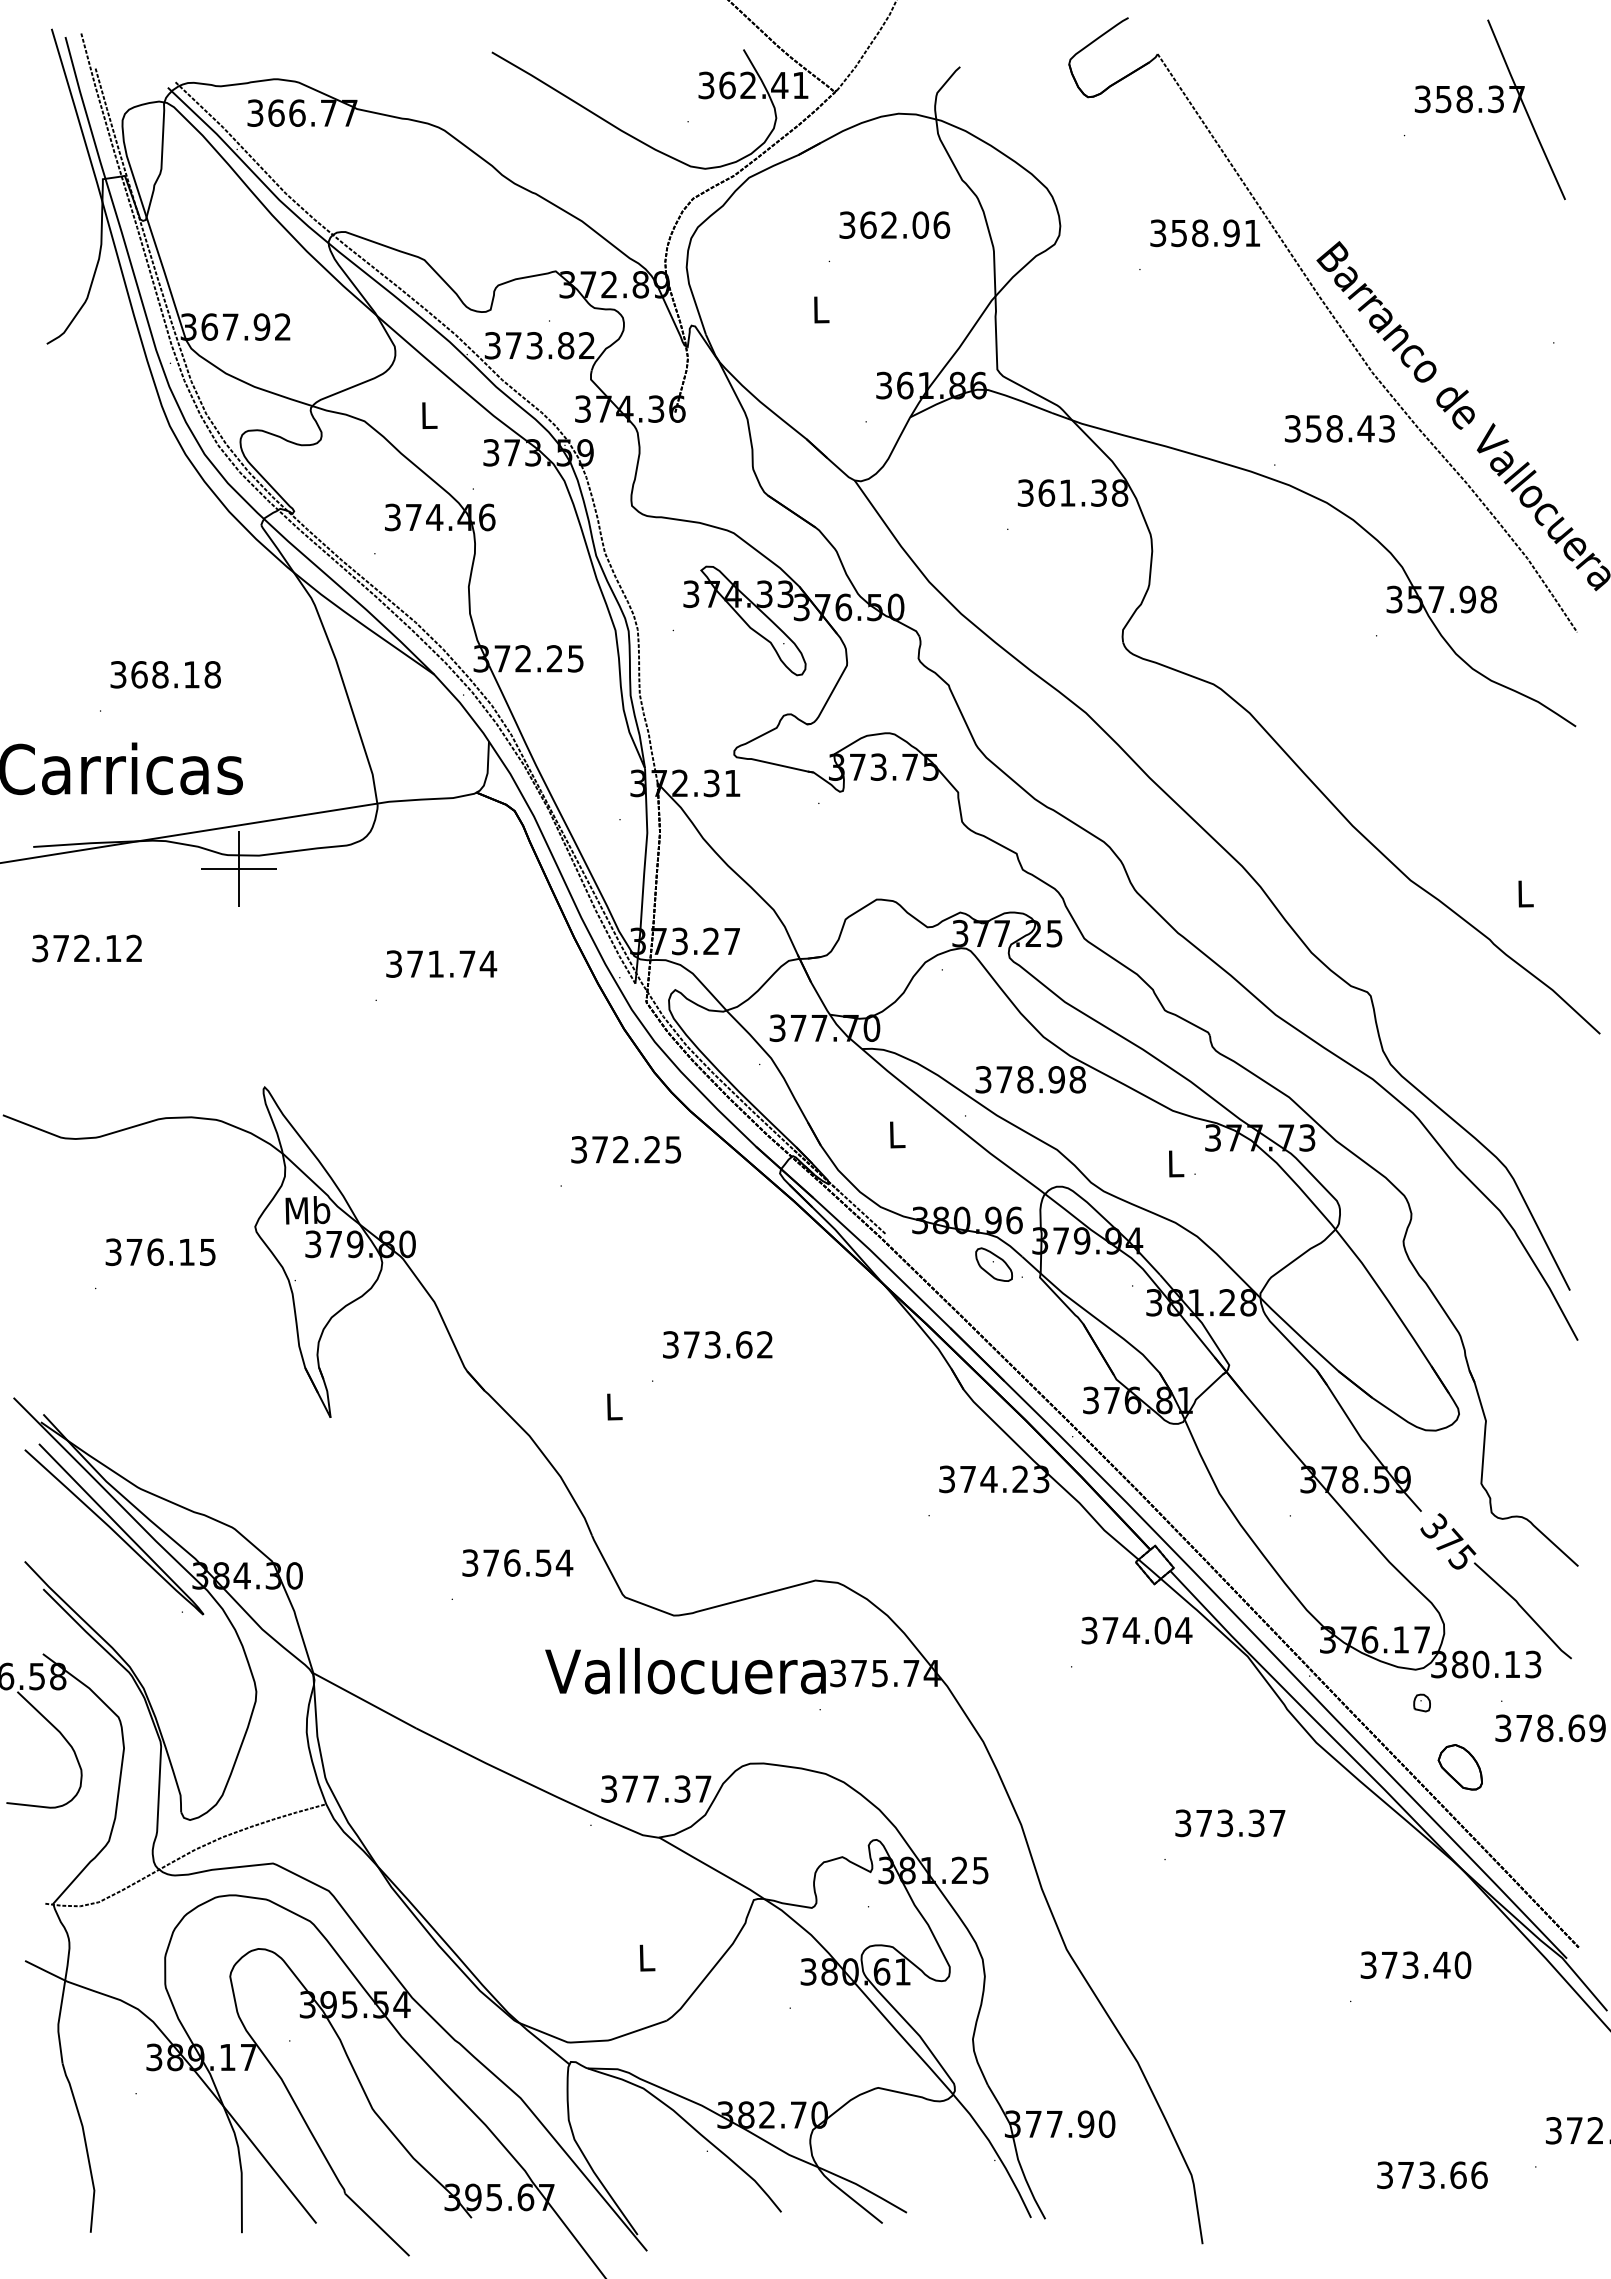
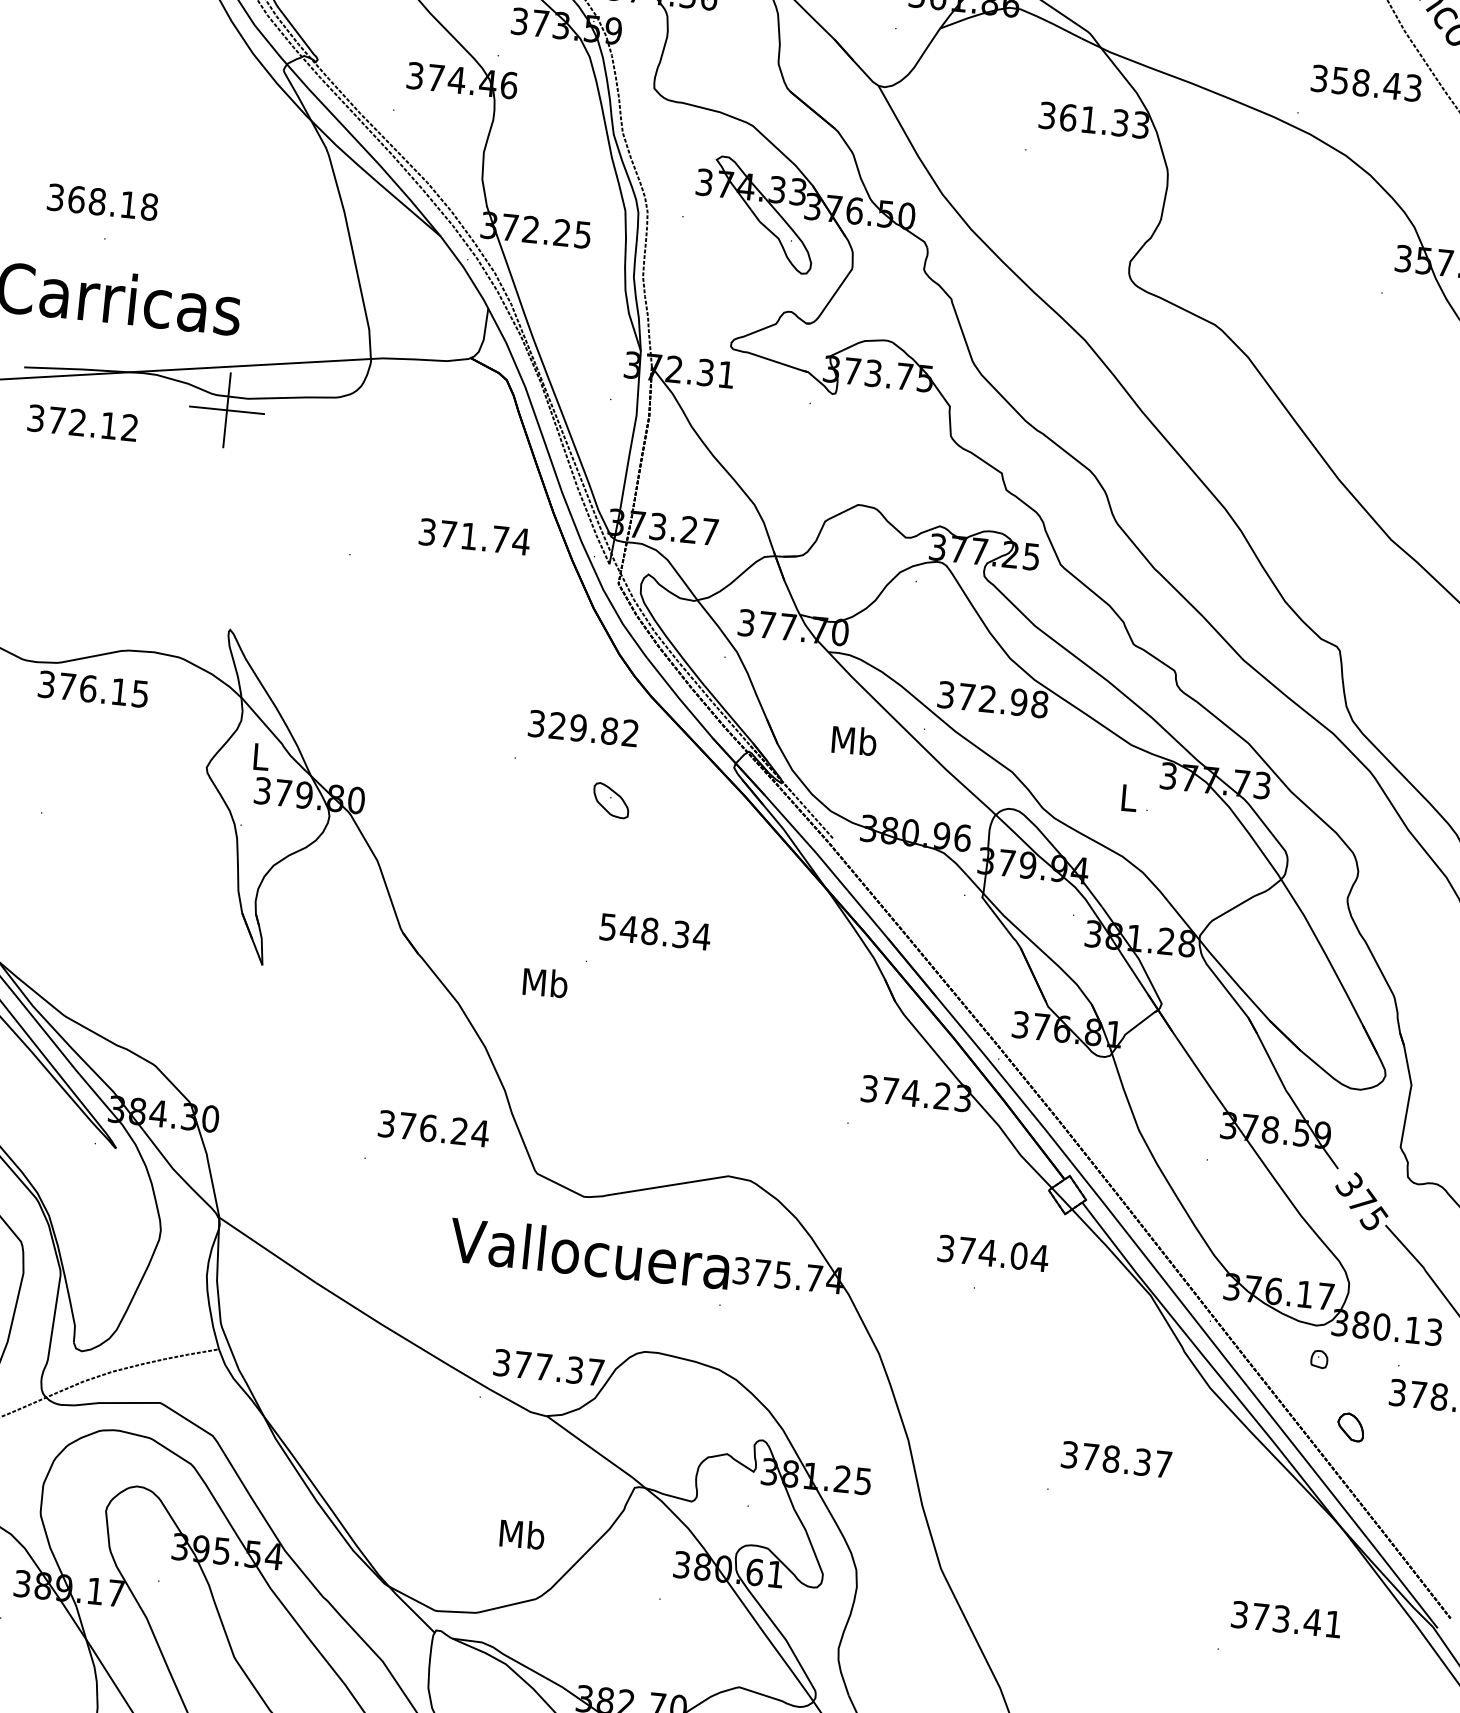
text: (1120, 492) -> (1141, 124), 361.38 -> 361.33
text: (165, 674) -> (102, 201), moved
text: (86, 948) -> (82, 423), moved
text: (441, 963) -> (474, 536), moved
text: (1025, 1079) -> (987, 698), 378.98 -> 372.98
text: (896, 1134) -> (854, 740), L -> Mb
text: (636, 1149) -> (593, 729), 372.25 -> 329.82
text: (307, 1210) -> (260, 756), Mb -> L
text: (160, 1252) -> (93, 689), moved
part: (993, 1264) -> (610, 800), moved
text: (718, 1344) -> (655, 931), 373.62 -> 548.34
text: (613, 1406) -> (544, 982), L -> Mb
text: (543, 1562) -> (459, 1130), 376.54 -> 376.24
text: (1136, 1630) -> (992, 1253), moved
part: (1459, 1767) -> (1350, 1427), size x0.6
text: (1225, 1823) -> (1111, 1459), 373.37 -> 378.37
text: (646, 1957) -> (522, 1534), L -> Mb
text: (1462, 1964) -> (1333, 1623), 373.40 -> 373.41

